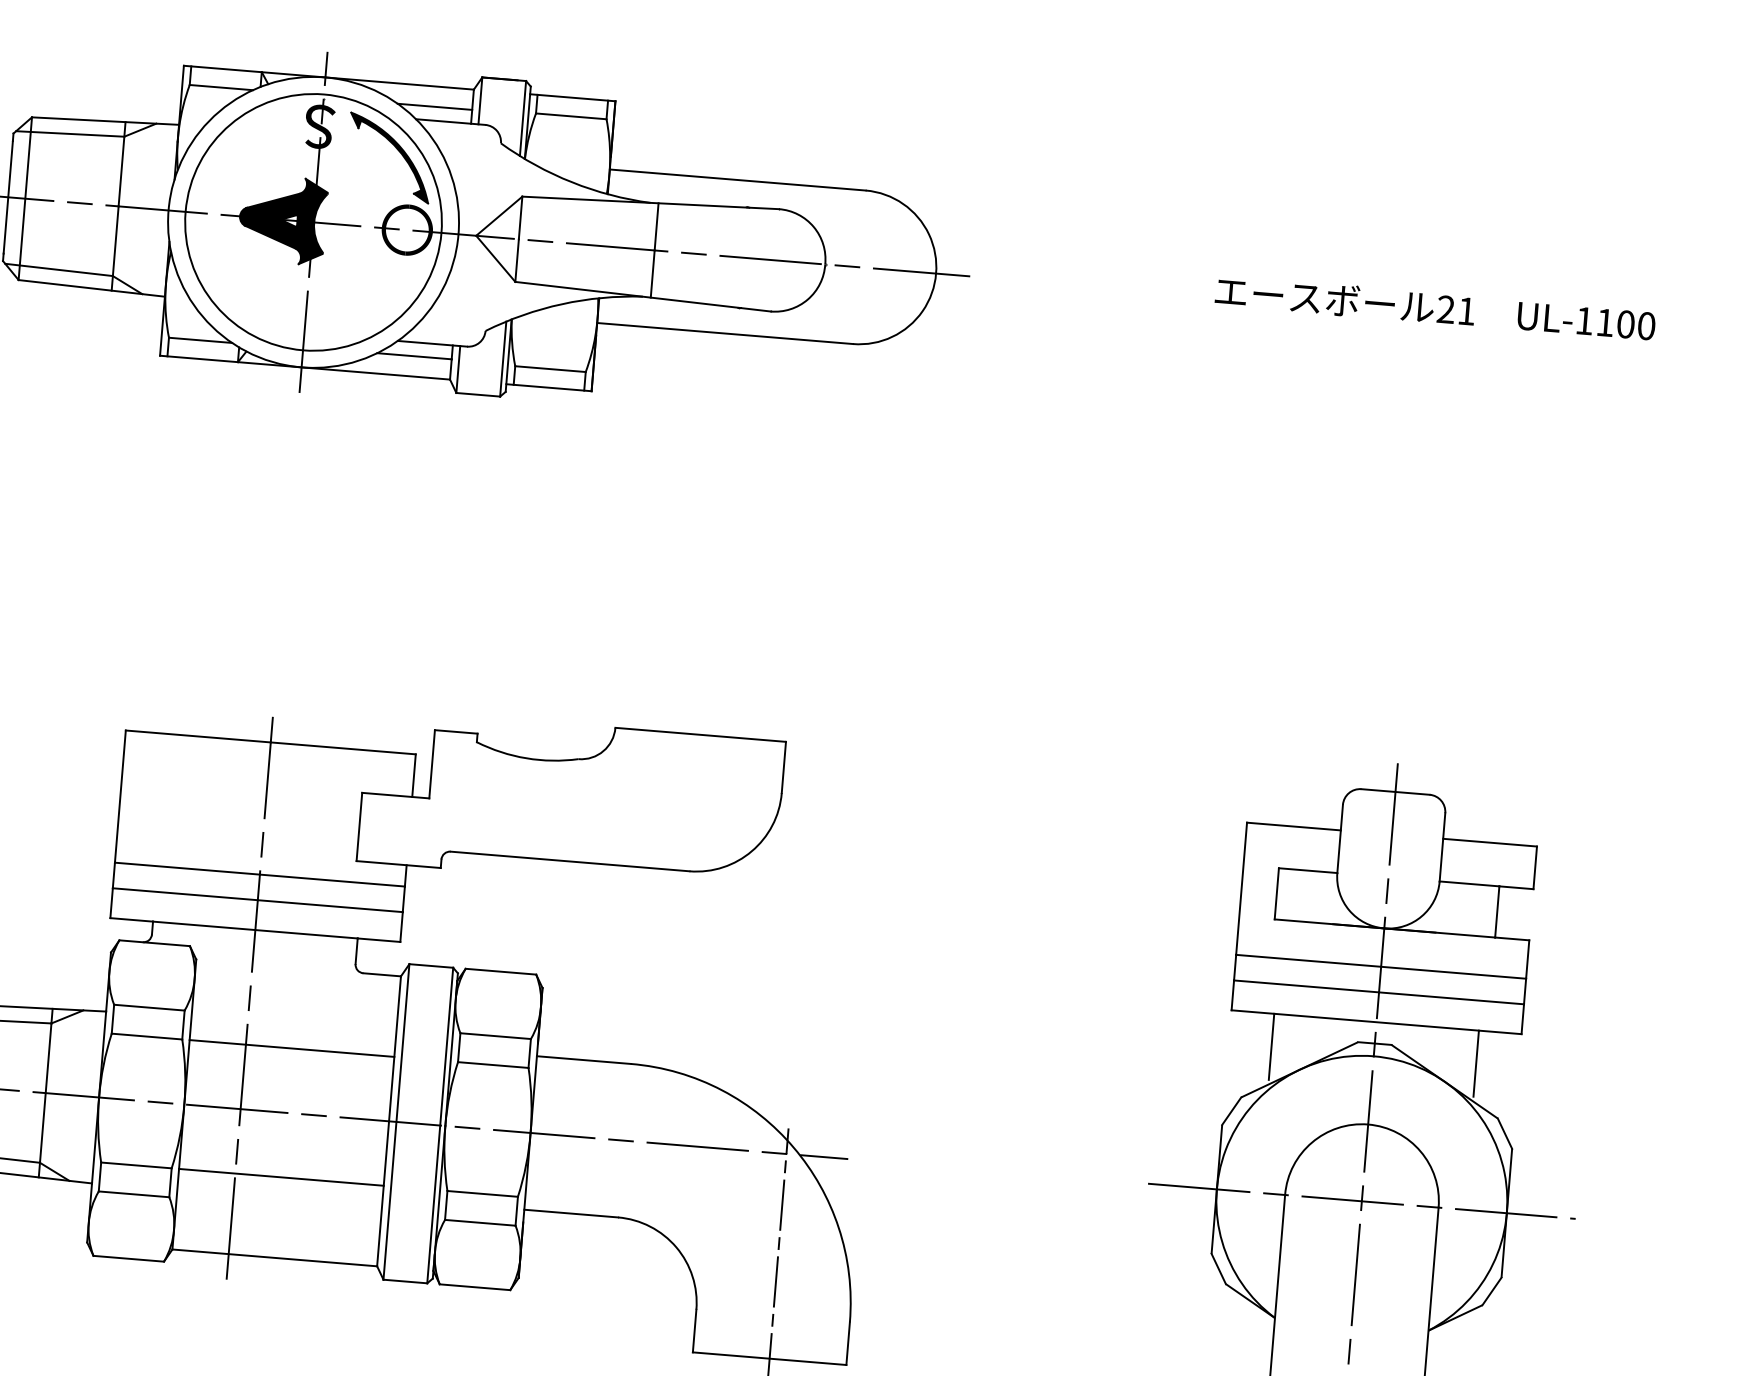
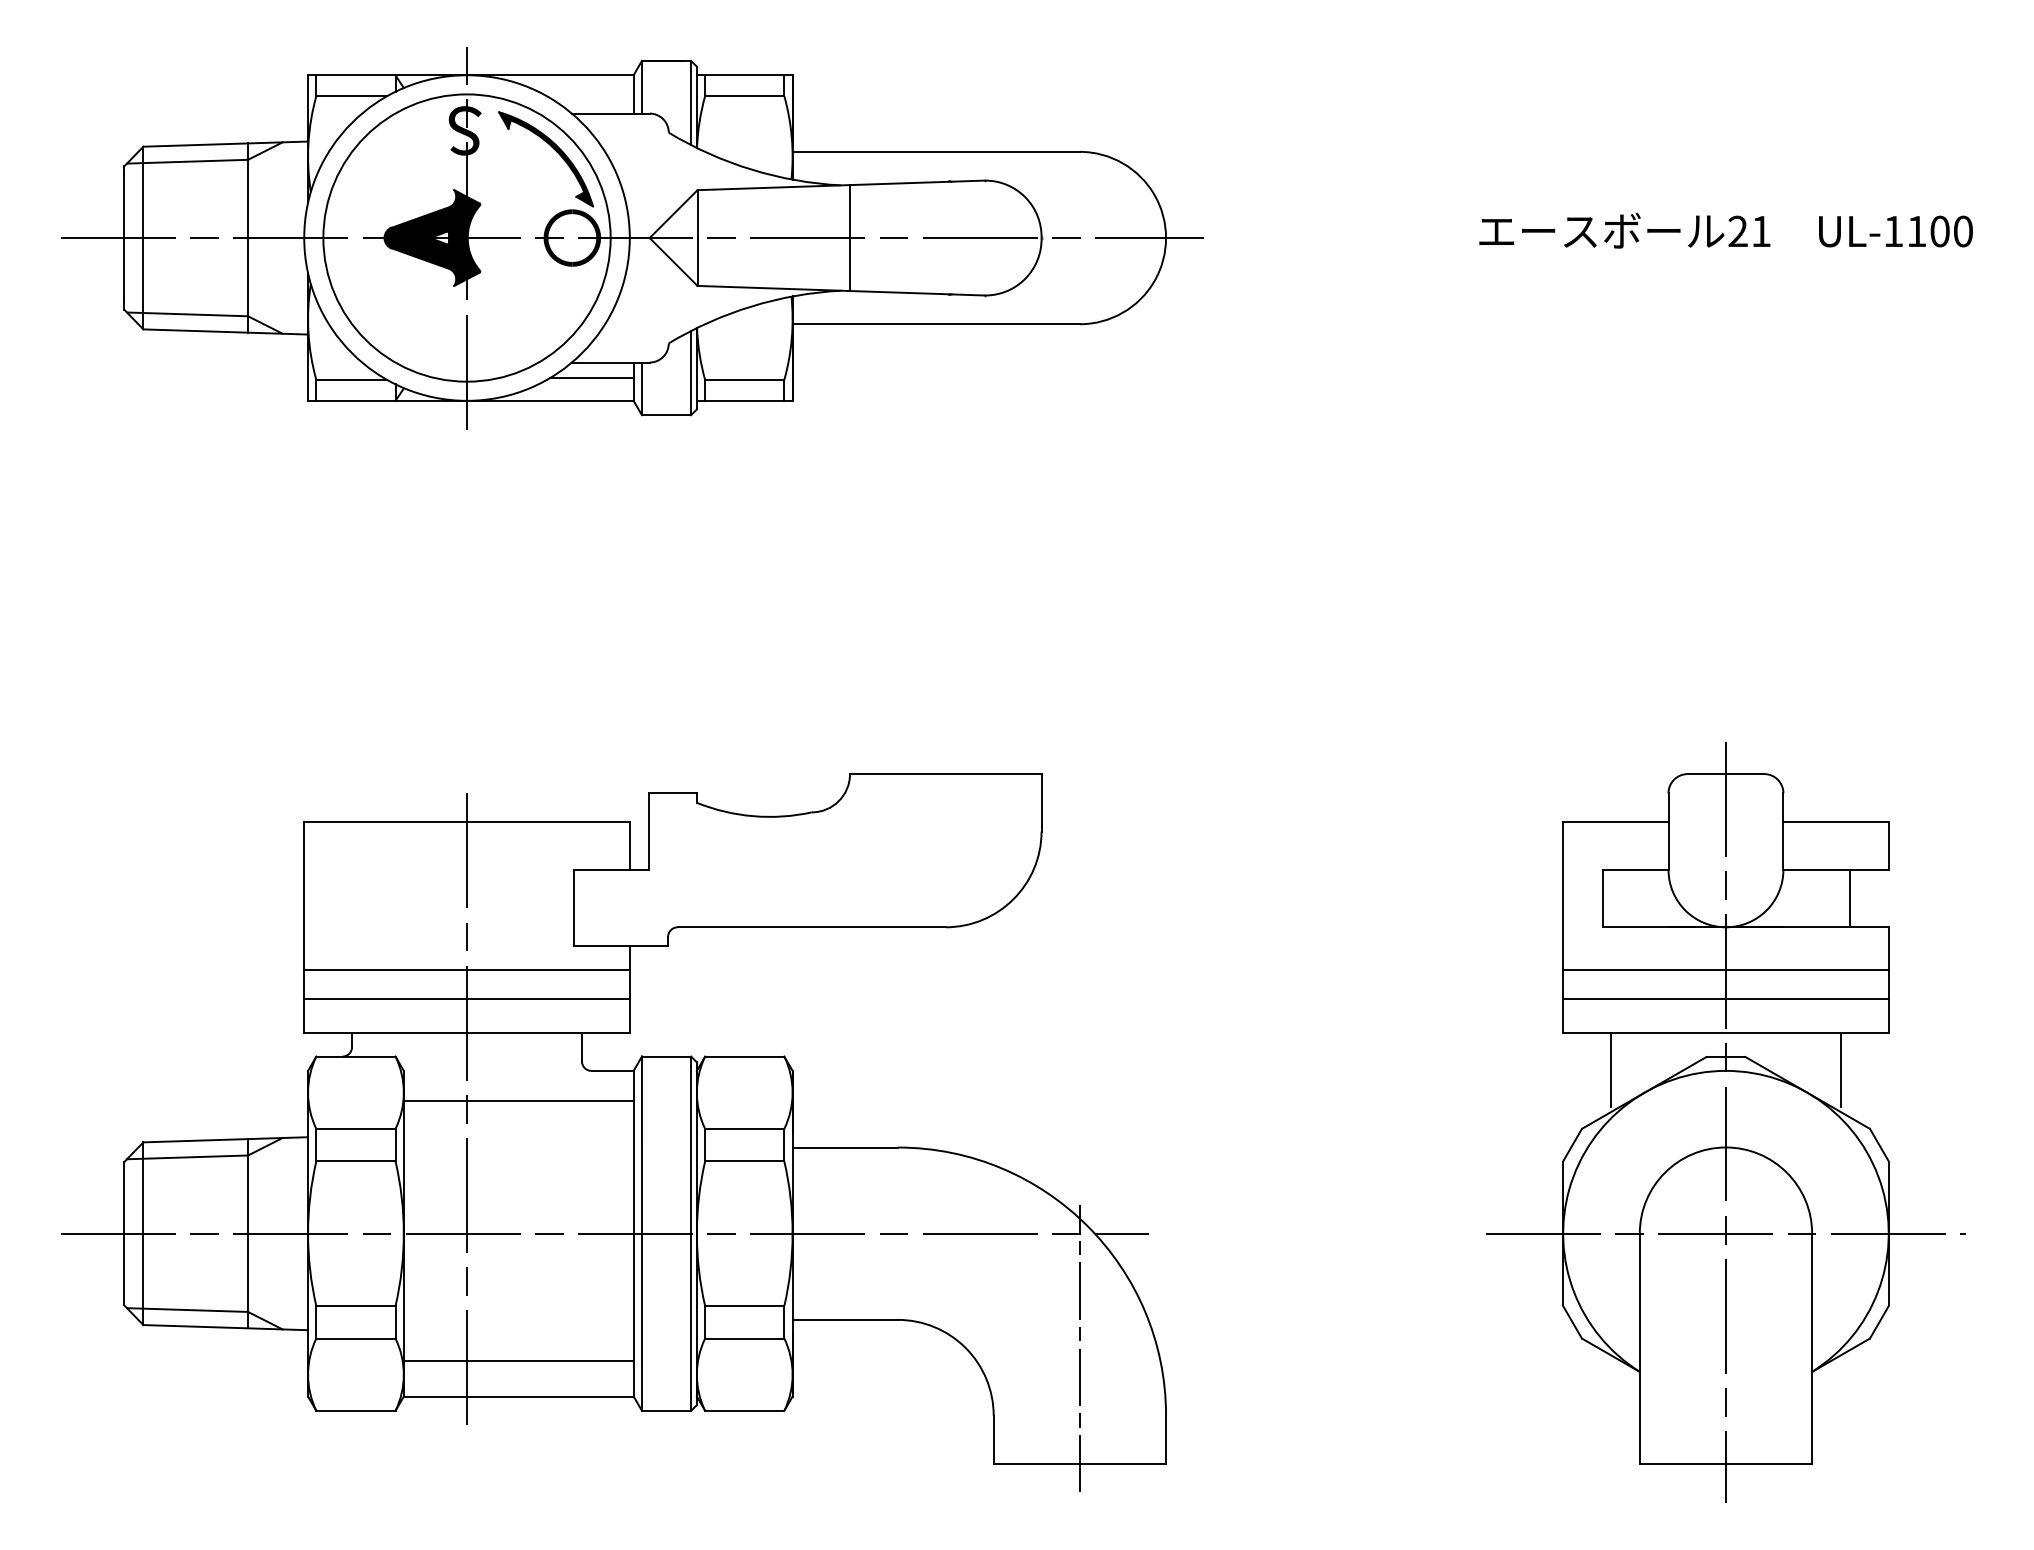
line: (434, 107) -> (591, 98), removed
line: (291, 1048) -> (518, 1101), moved
line: (281, 1177) -> (518, 1361), moved

